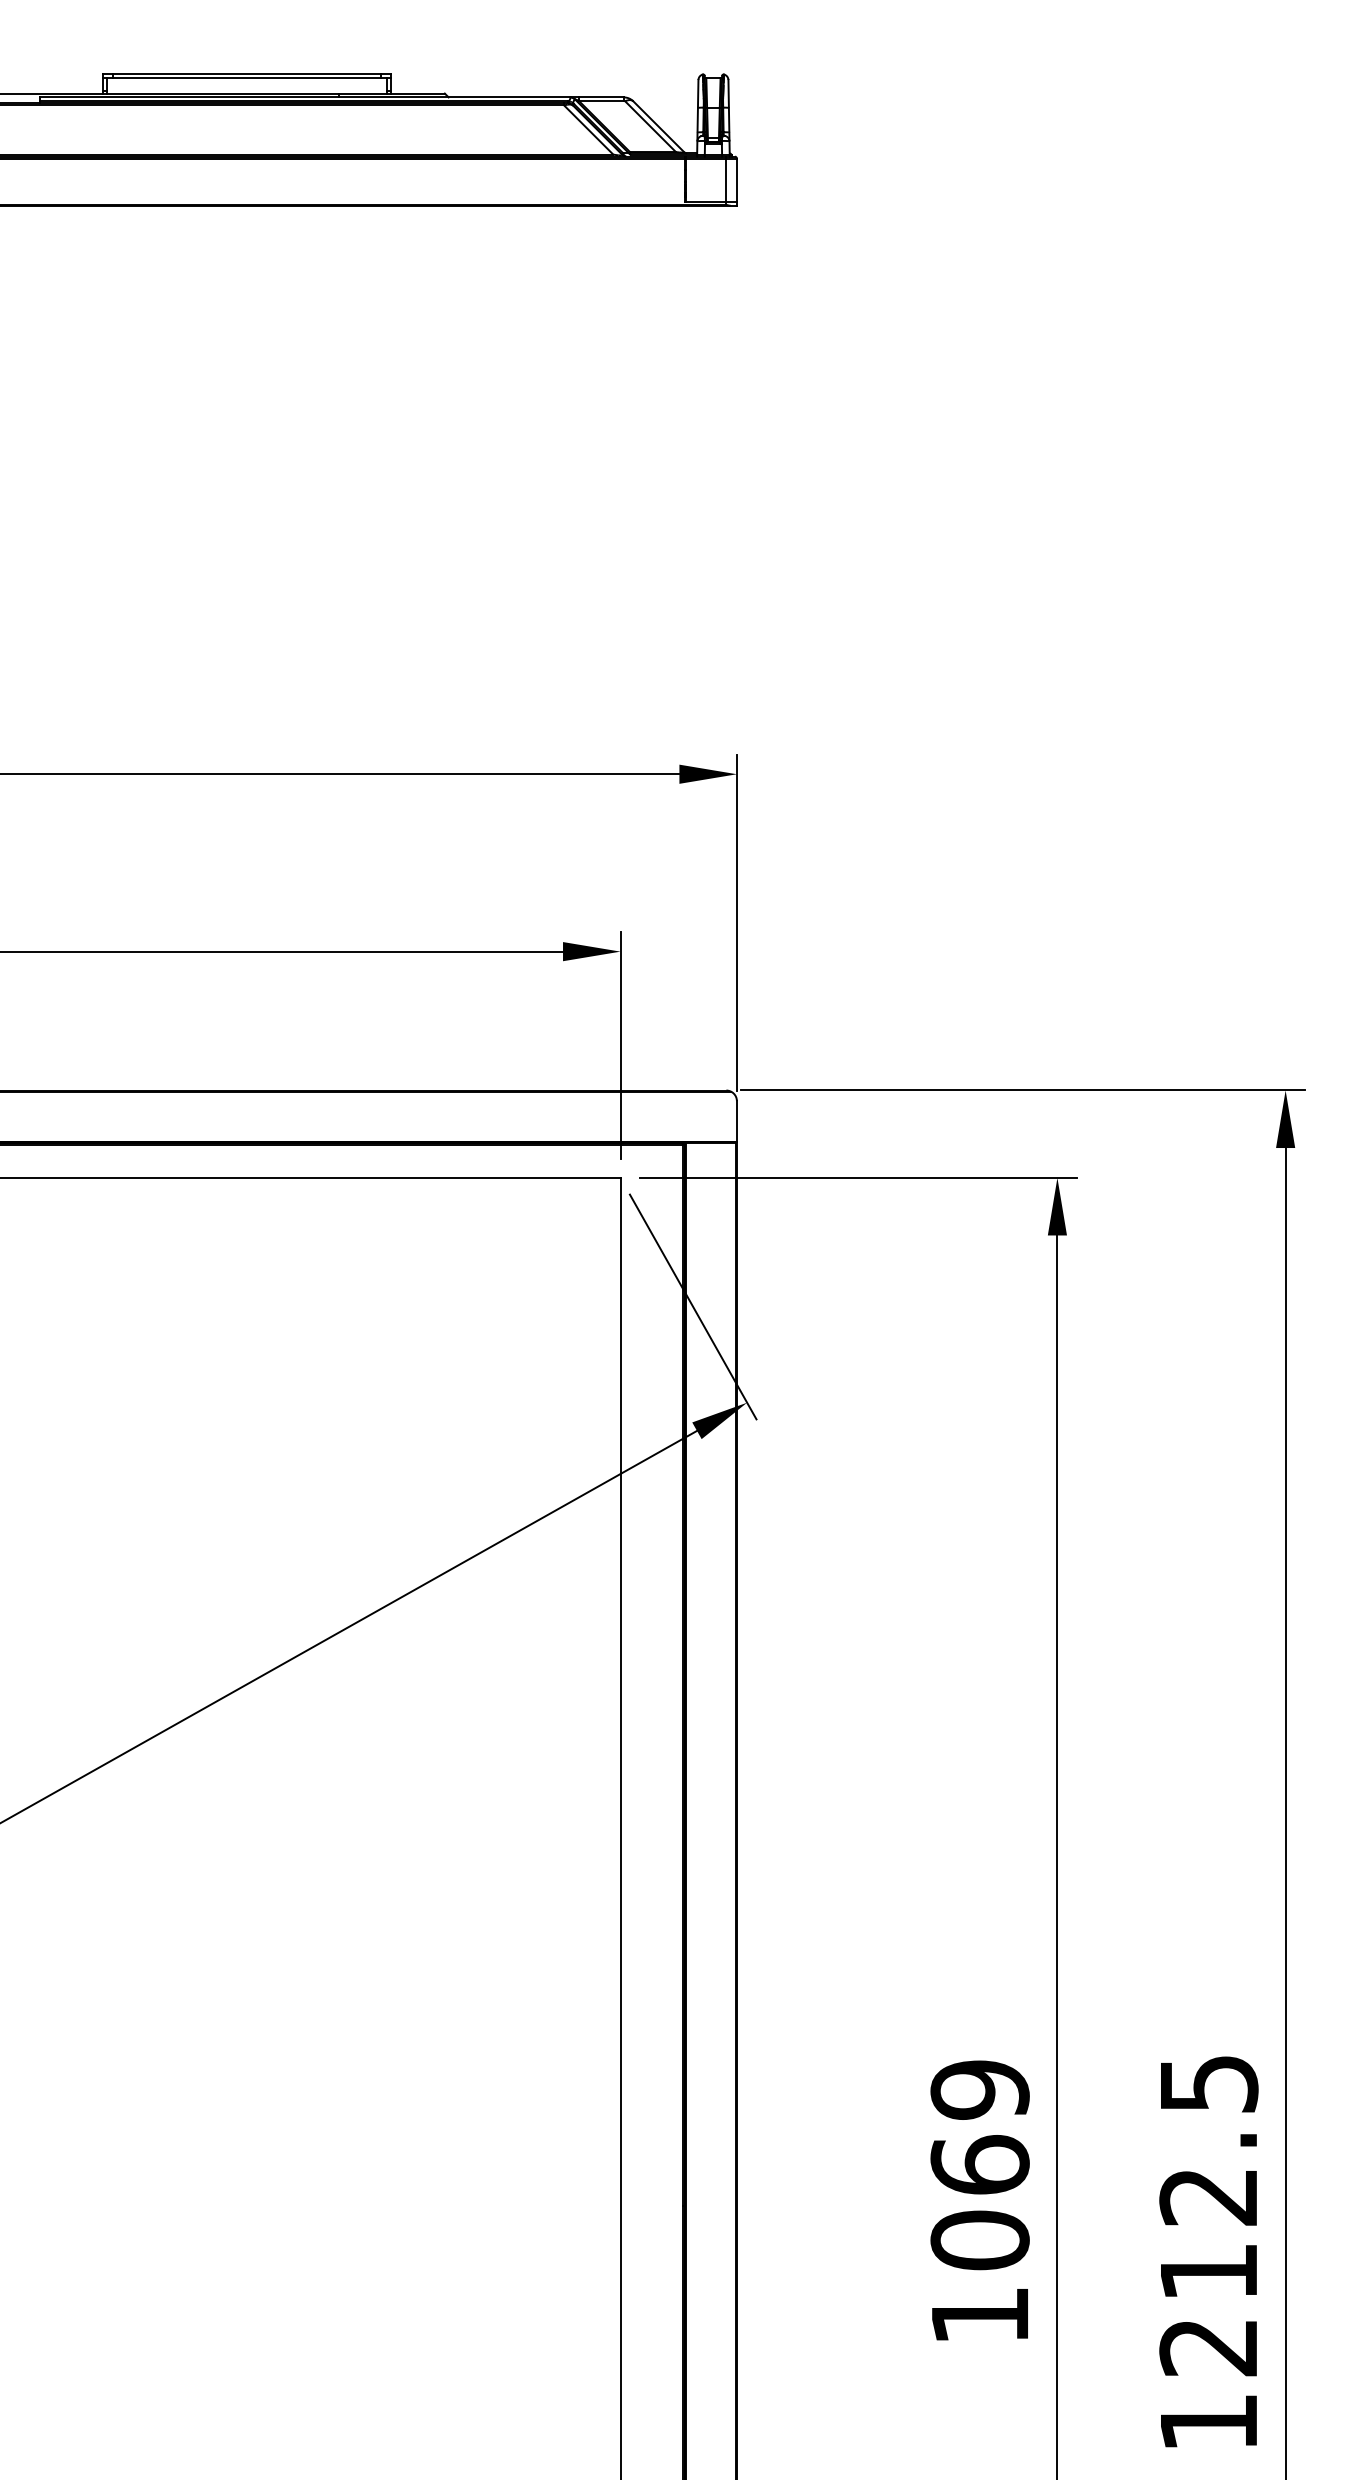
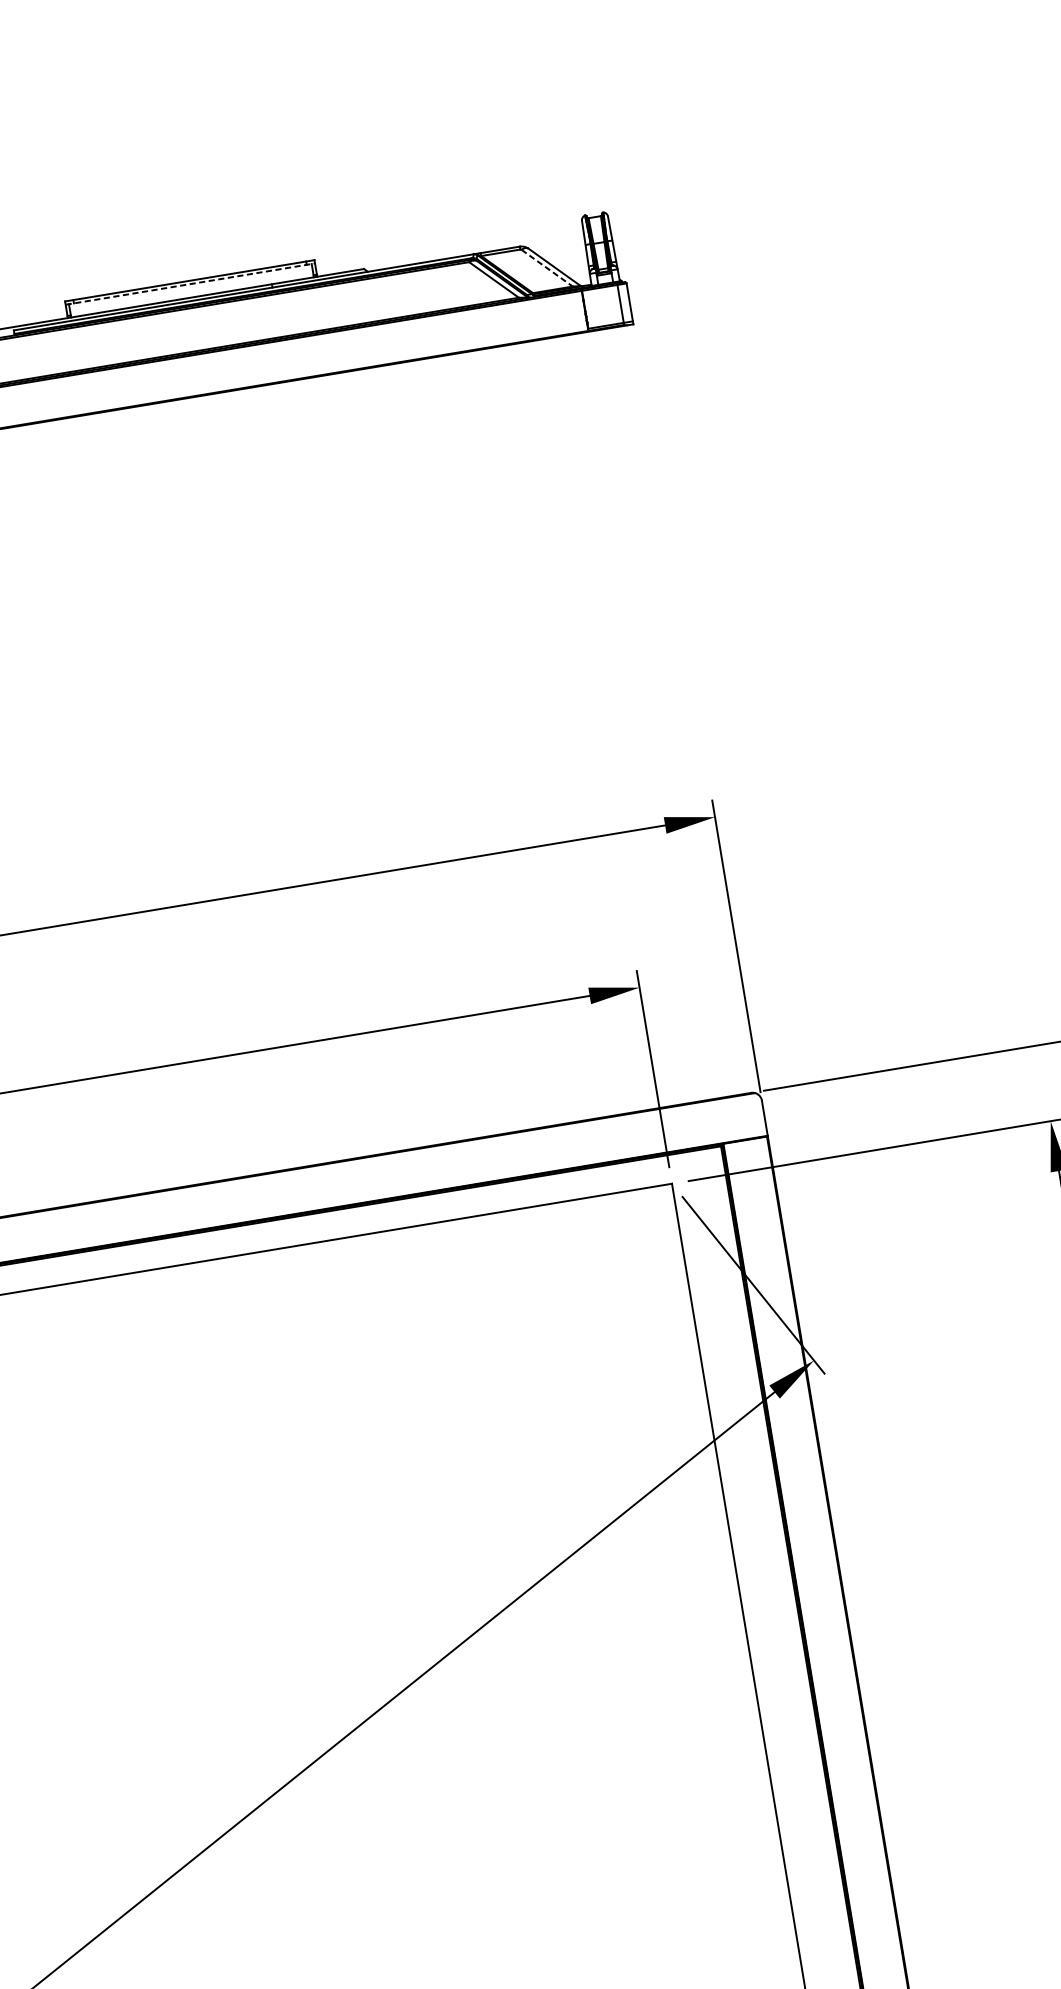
line: (246, 78) -> (189, 284), solid -> dashed
line: (650, 126) -> (547, 268), solid -> dashed

